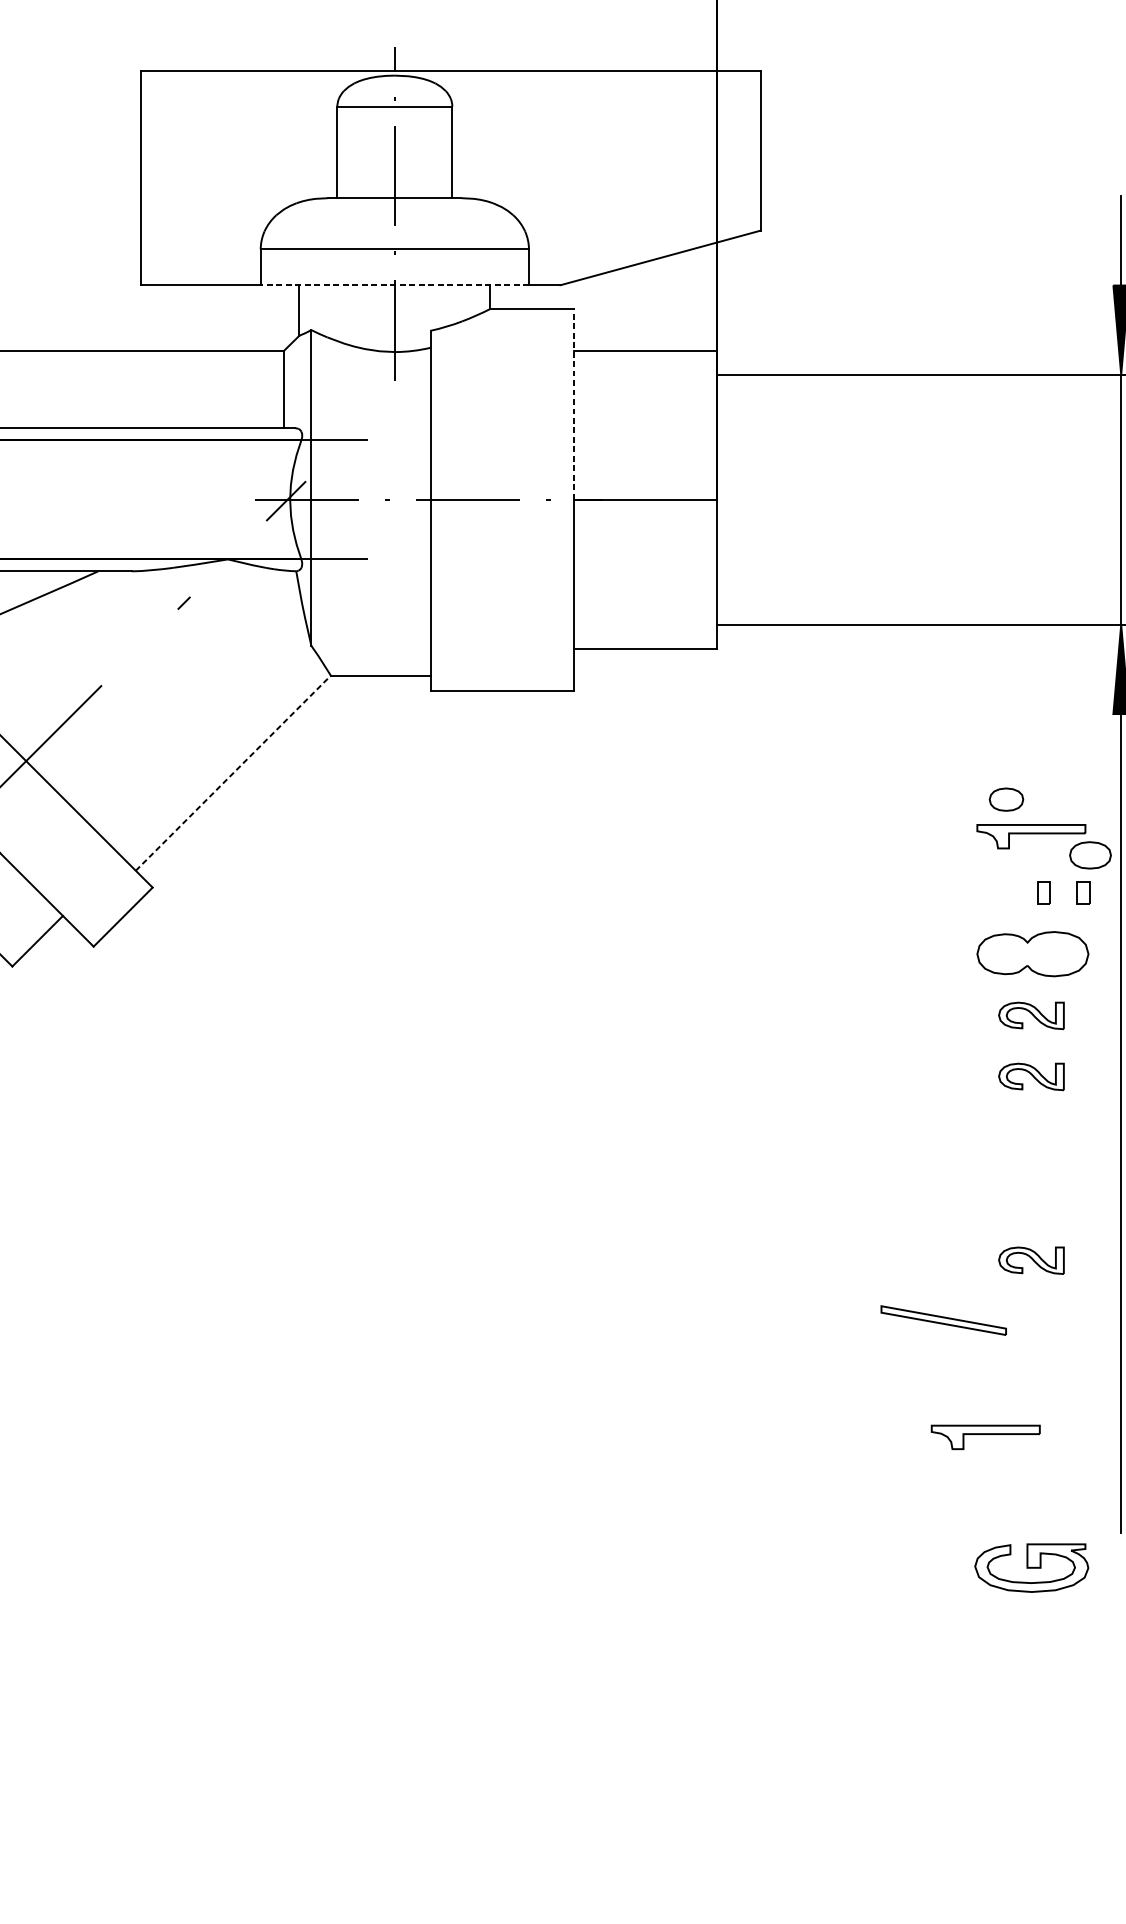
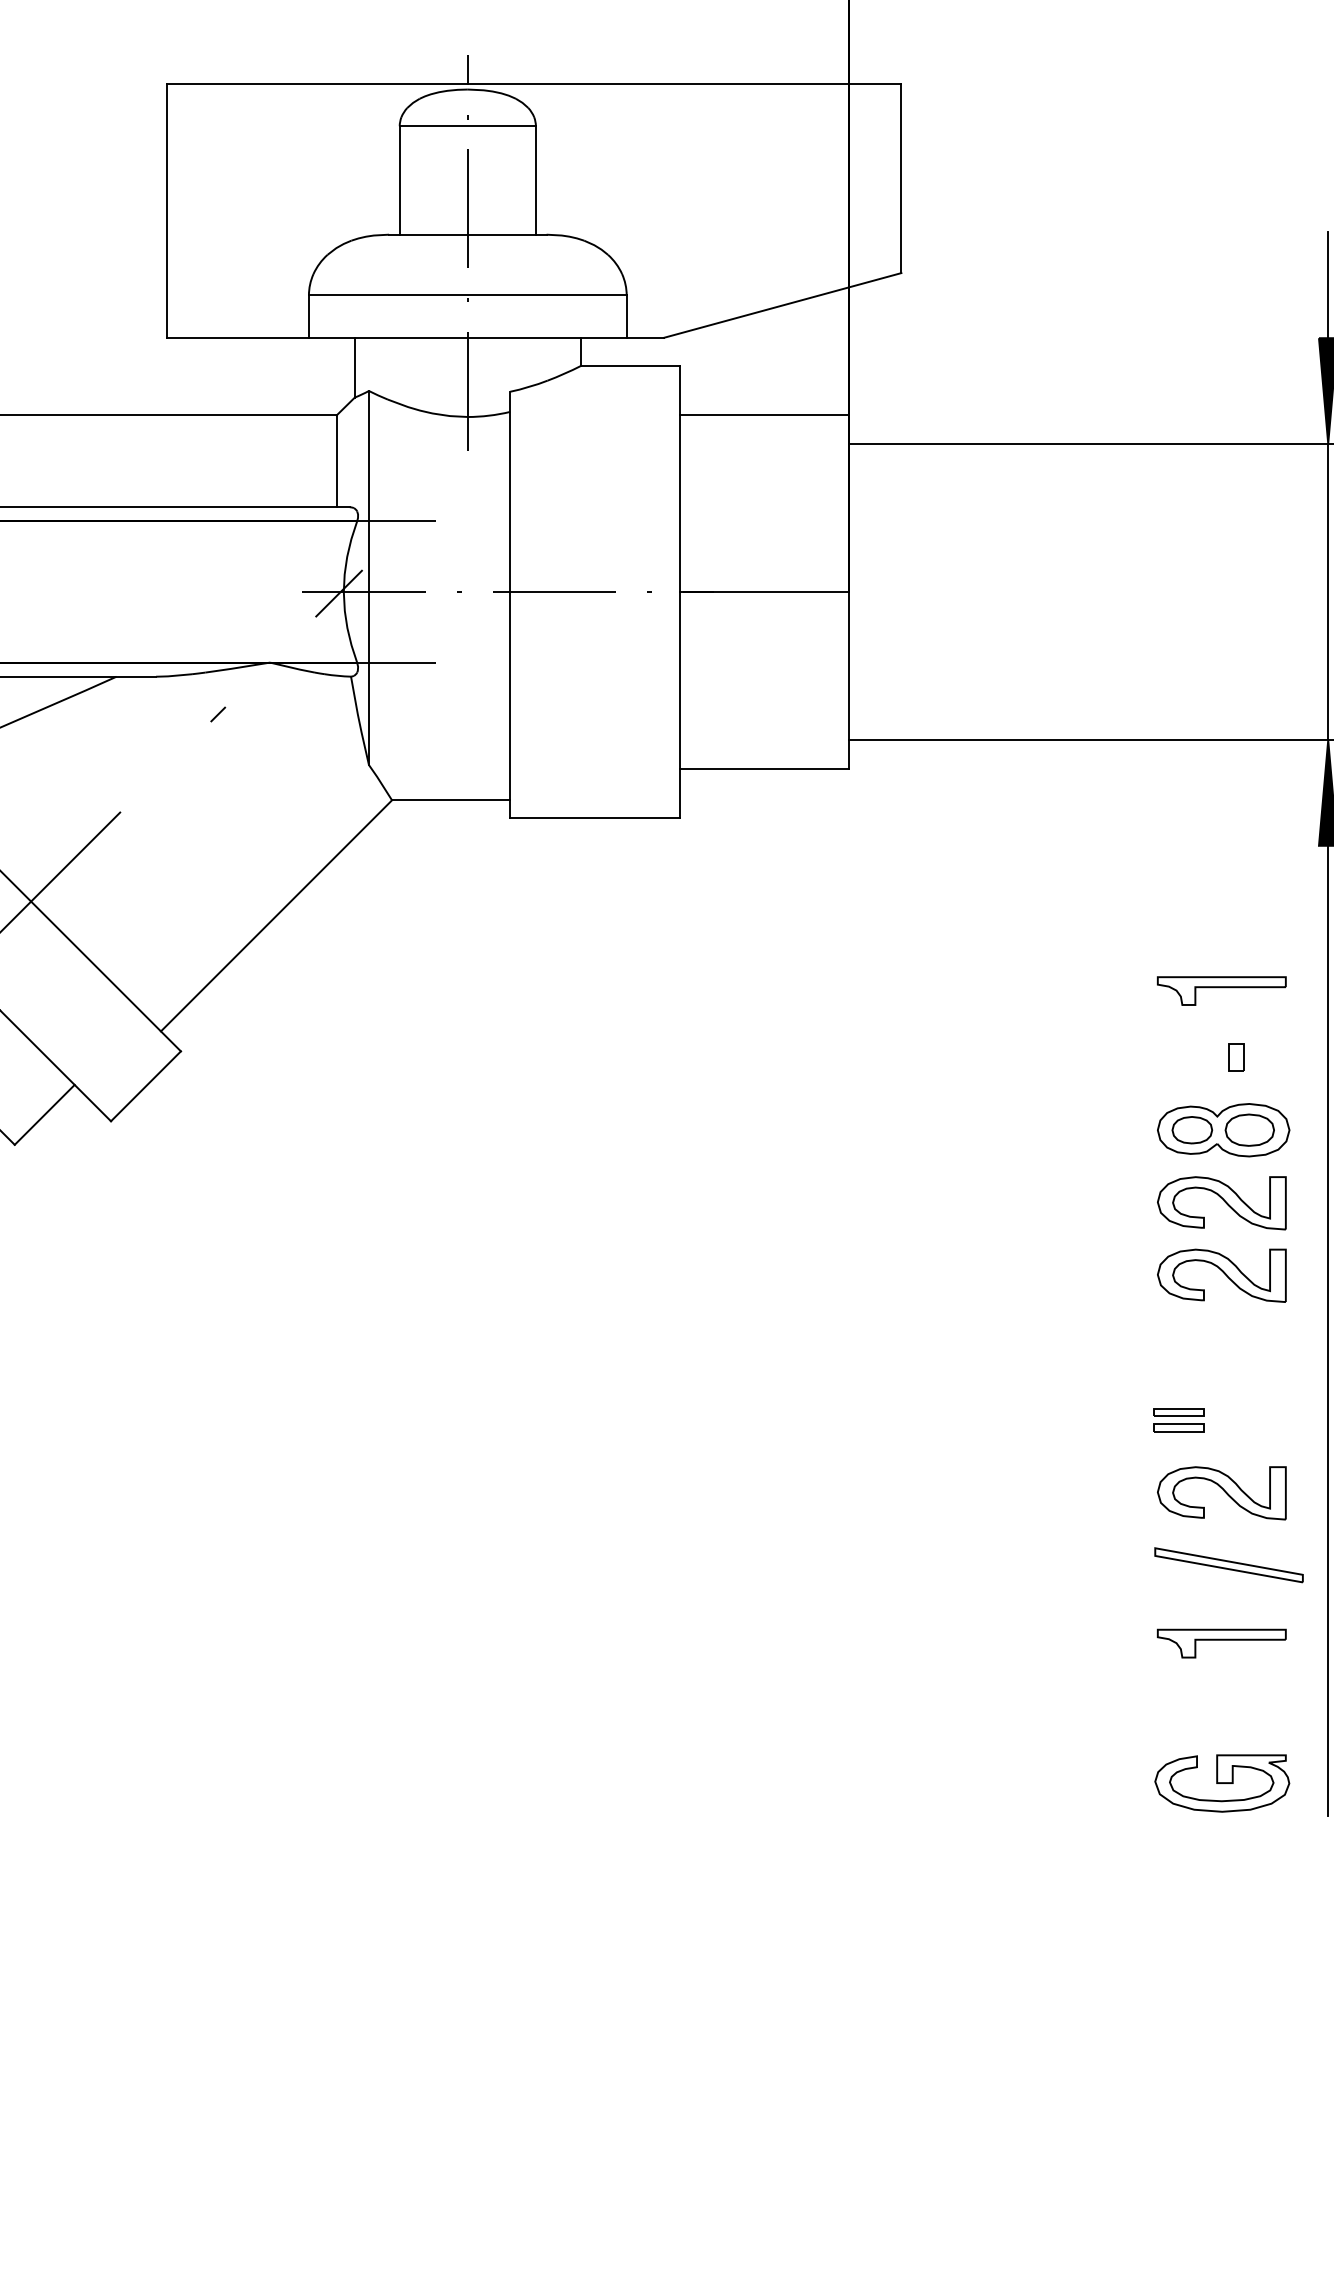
line: (394, 284) -> (467, 337), dashed -> solid
line: (573, 404) -> (679, 479), dashed -> solid
line: (233, 772) -> (276, 915), dashed -> solid
part: (1006, 799) -> (1192, 1130), moved
part: (1090, 854) -> (1249, 1129), moved
part: (1083, 892) -> (1283, 1057), removed
part: (1031, 1016) -> (1221, 1203), size x1.67
part: (1031, 1076) -> (1221, 1275), size x1.67
part: (994, 1199) -> (1178, 1420), added
part: (1031, 1260) -> (1221, 1493), size x1.67
part: (943, 1320) -> (1228, 1565), moved
part: (985, 1437) -> (1221, 1643), moved
part: (1031, 1568) -> (1222, 1783), moved

